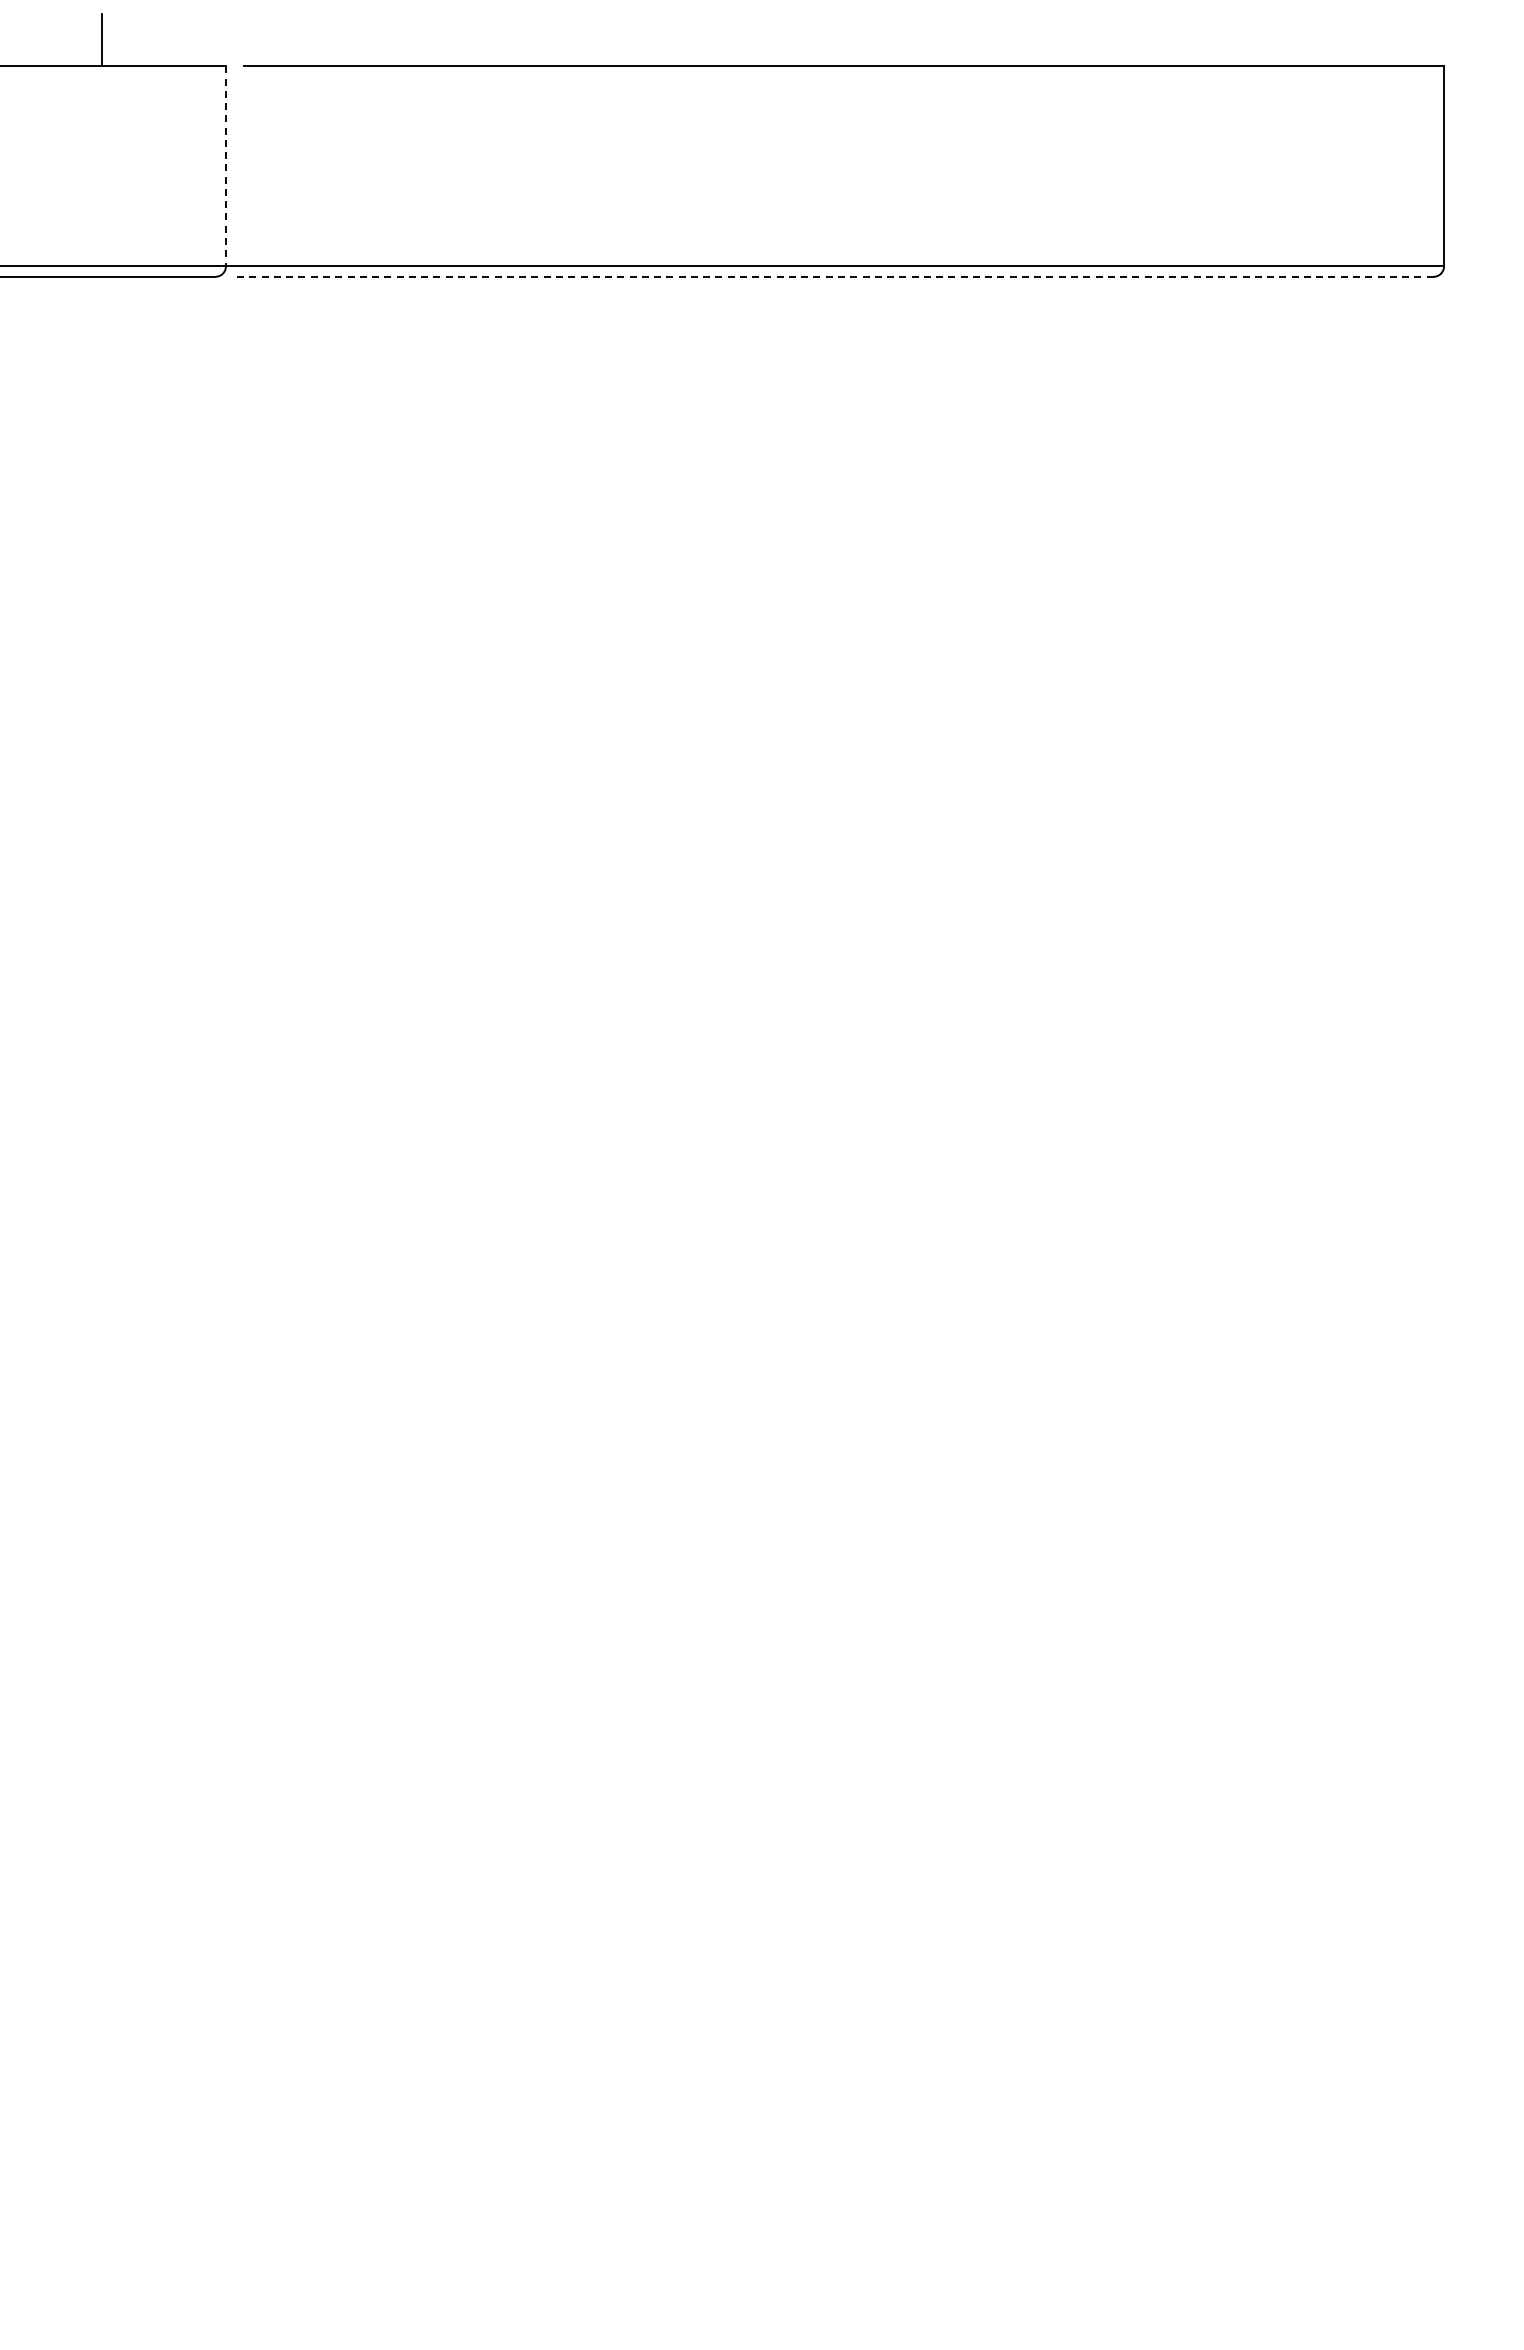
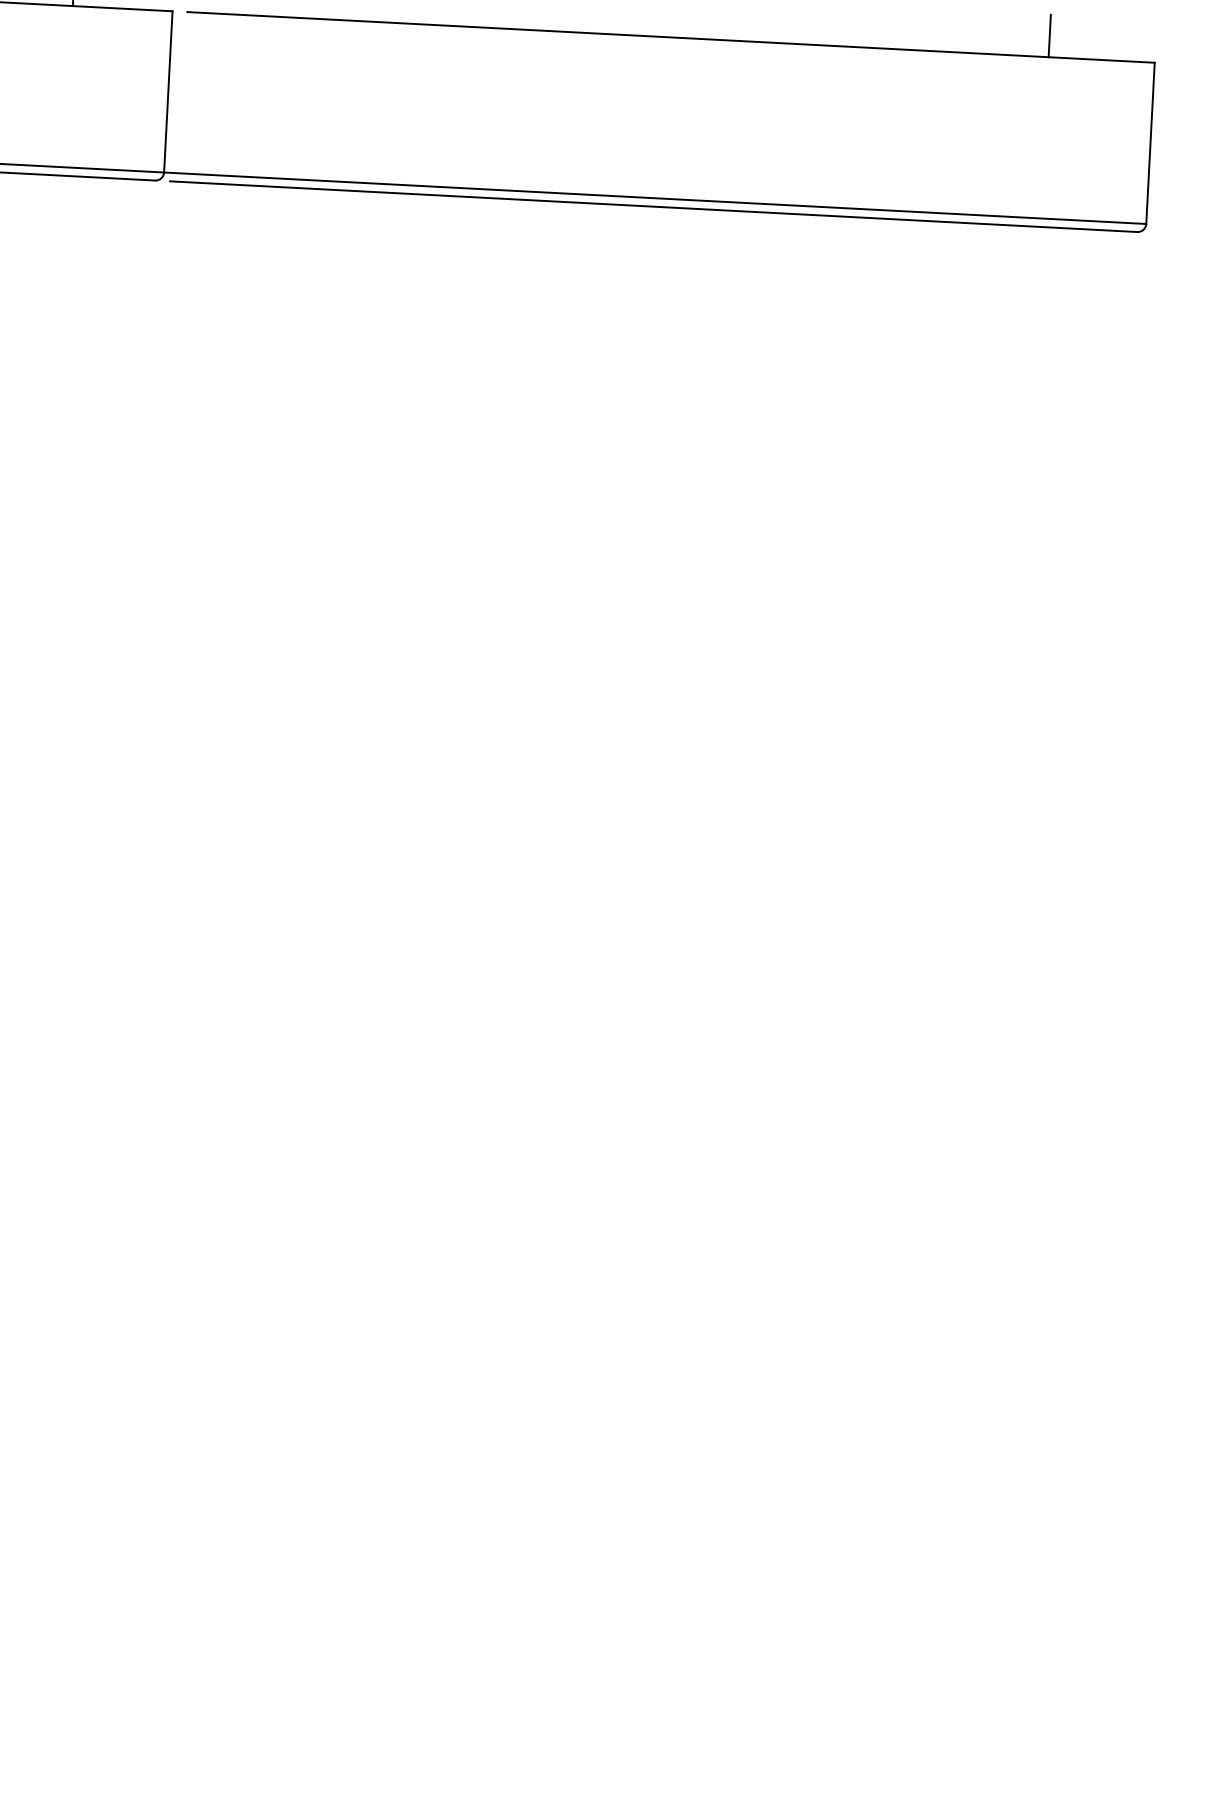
line: (1312, 39) -> (1049, 35), added
line: (225, 166) -> (167, 92), dashed -> solid
line: (833, 276) -> (653, 206), dashed -> solid

